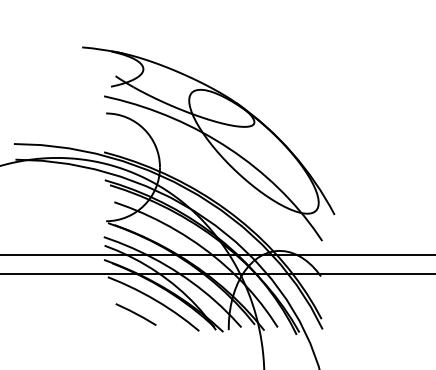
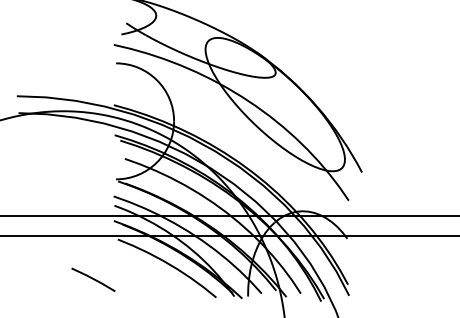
line: (135, 314) -> (92, 279), moved

